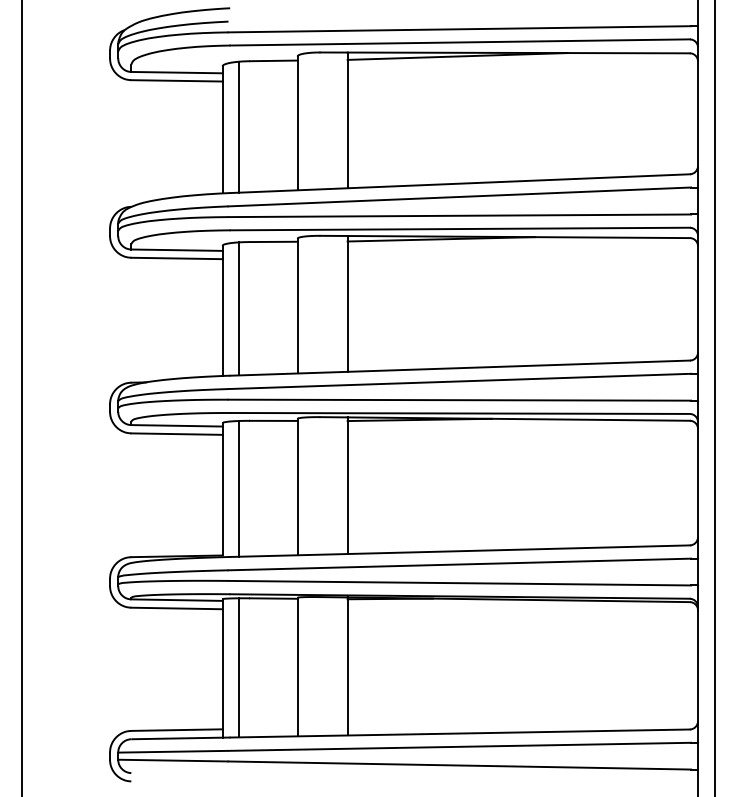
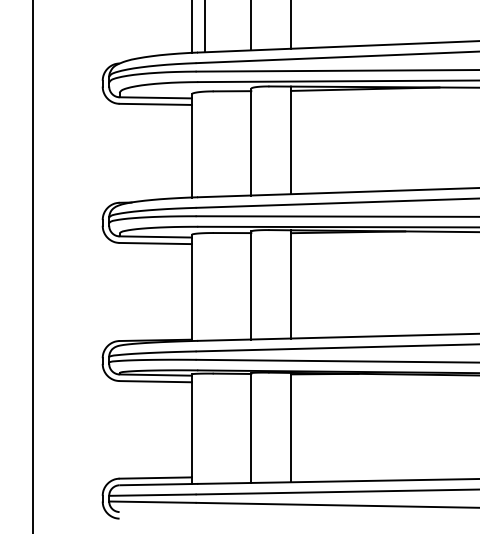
line: (239, 308) -> (205, 144), removed
line: (239, 488) -> (205, 286), removed
line: (239, 667) -> (205, 428), removed

